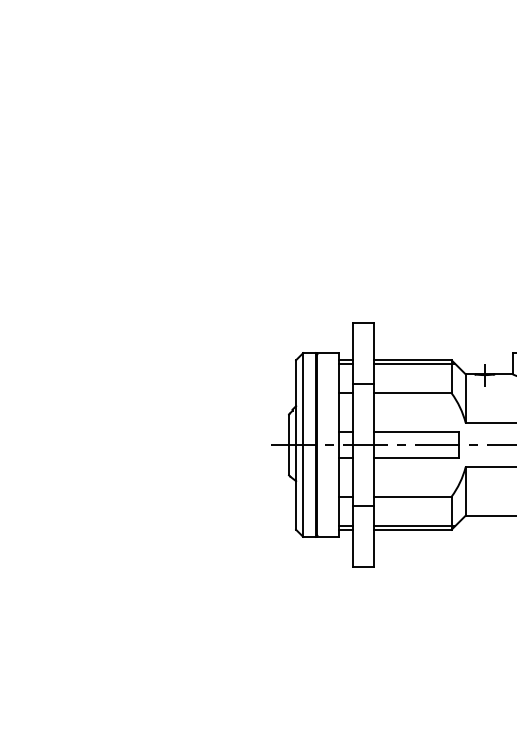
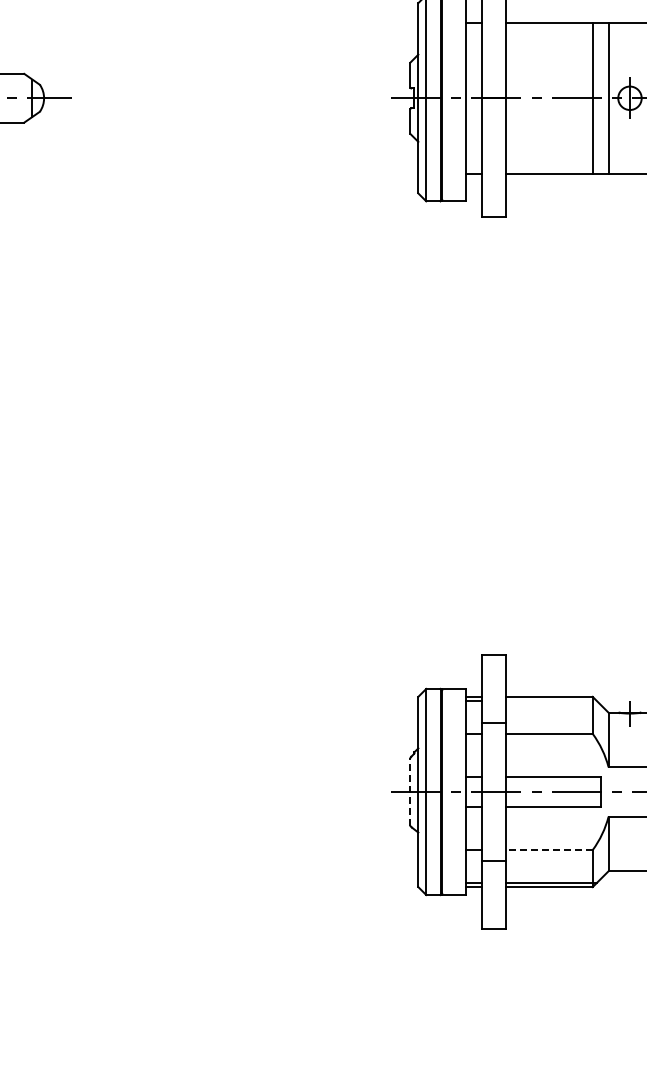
line: (414, 364) -> (551, 701), removed
line: (289, 444) -> (410, 791), solid -> dashed
line: (413, 497) -> (549, 850), solid -> dashed

